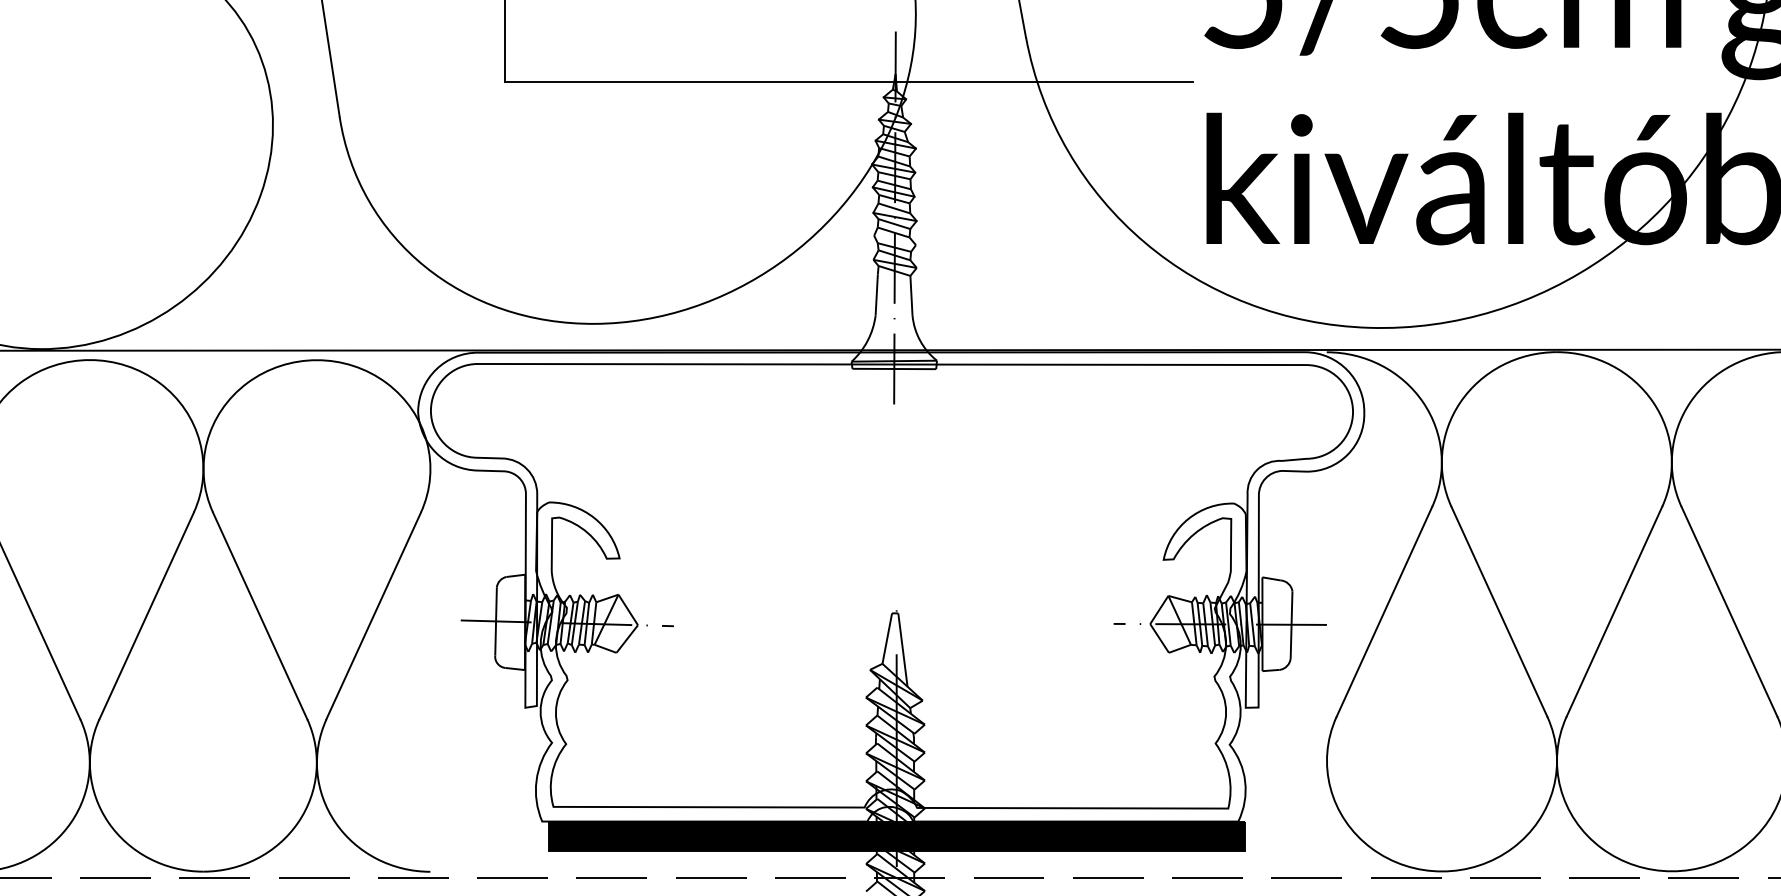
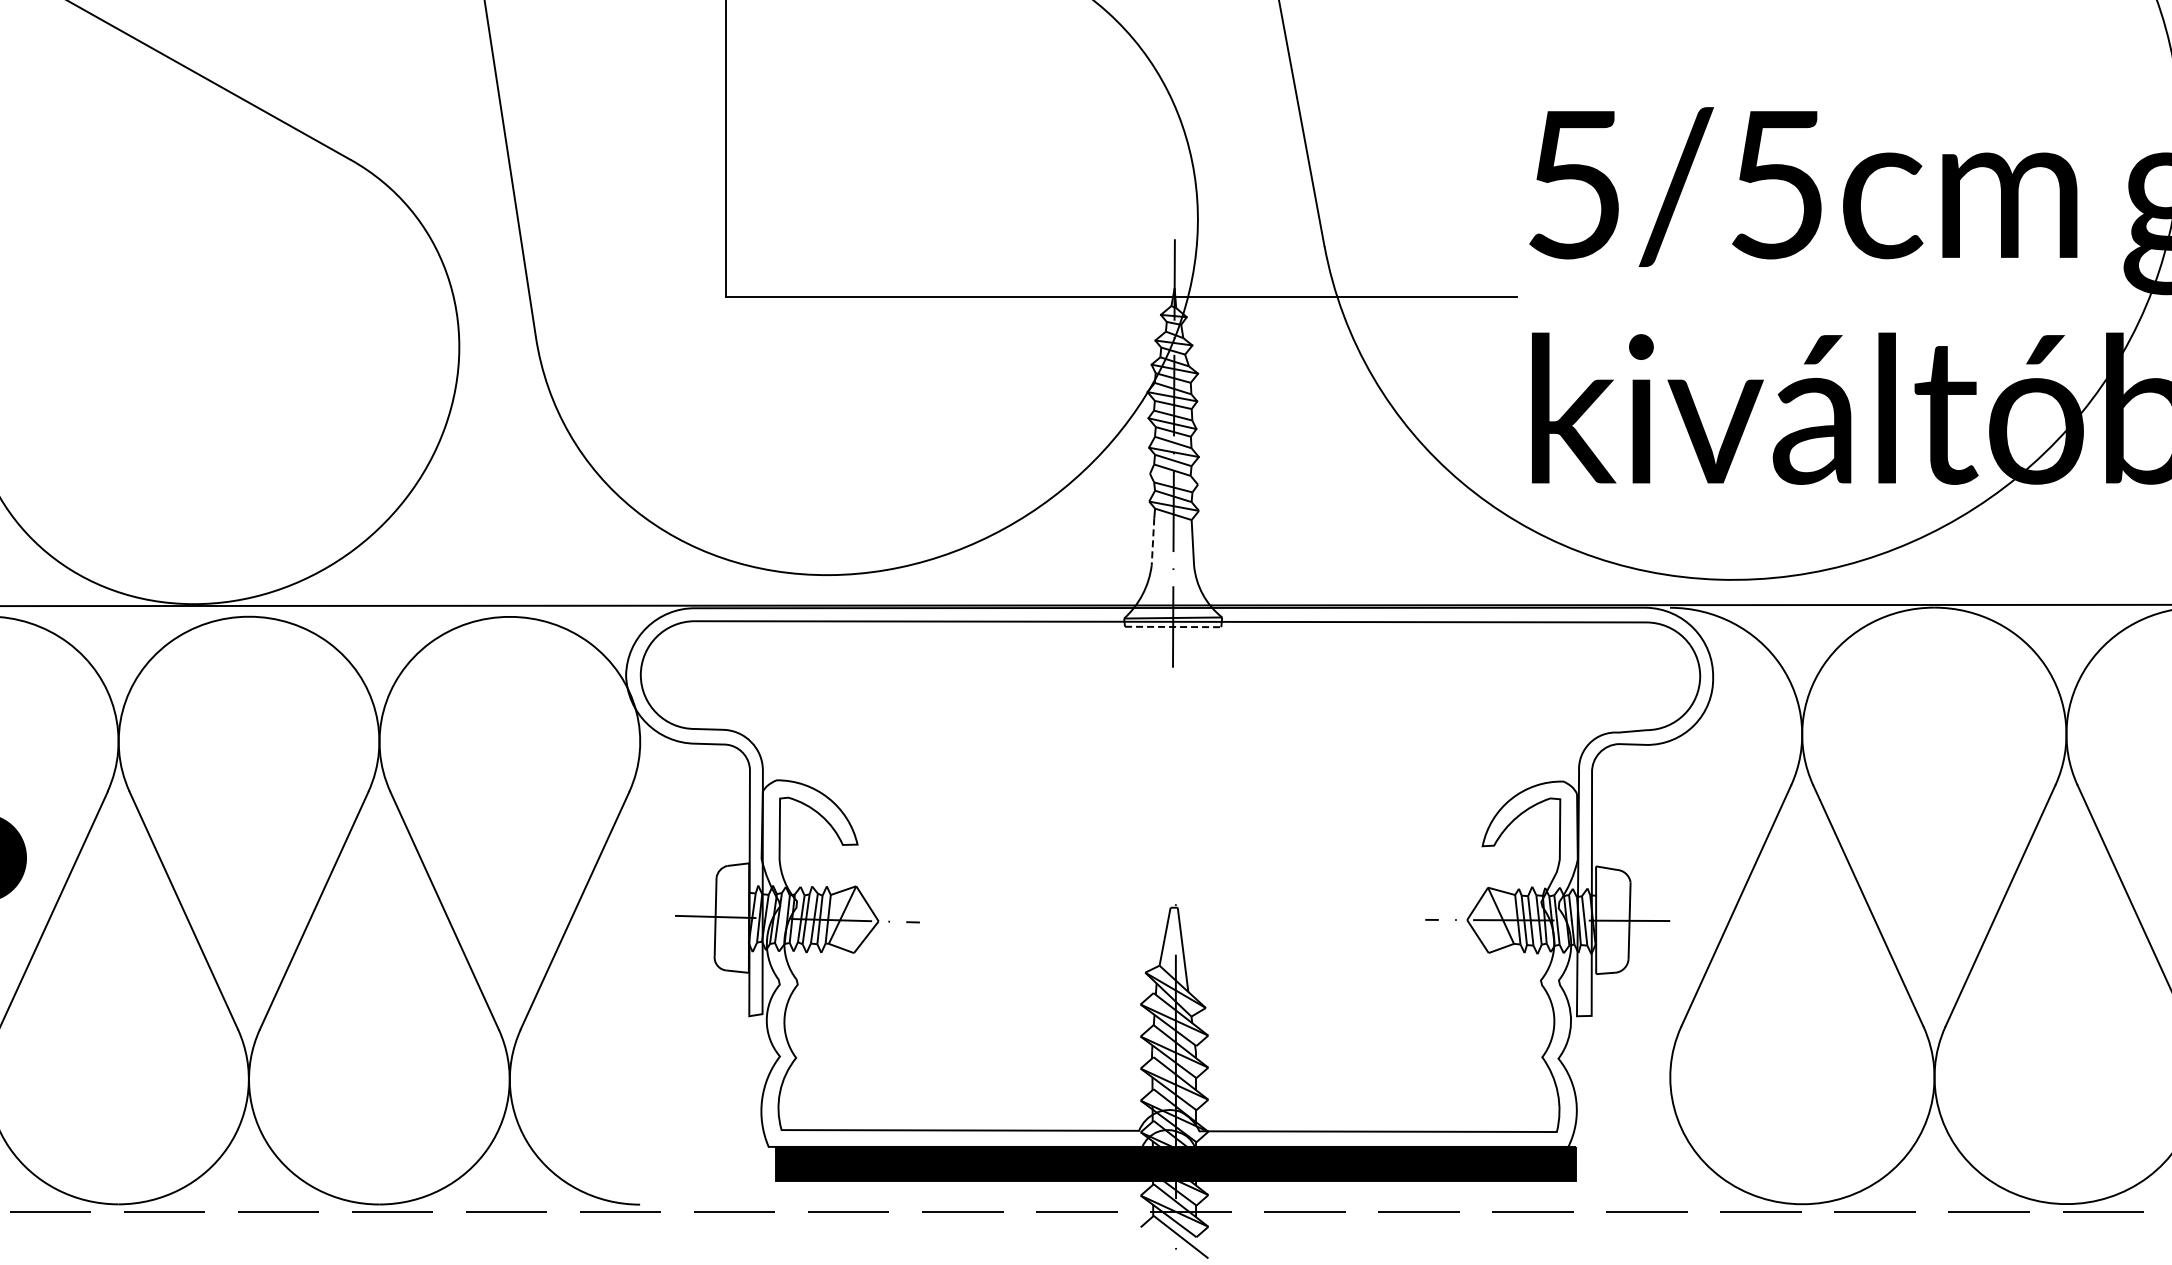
line: (877, 294) -> (1153, 541), solid -> dashed
line: (894, 368) -> (1173, 626), solid -> dashed

